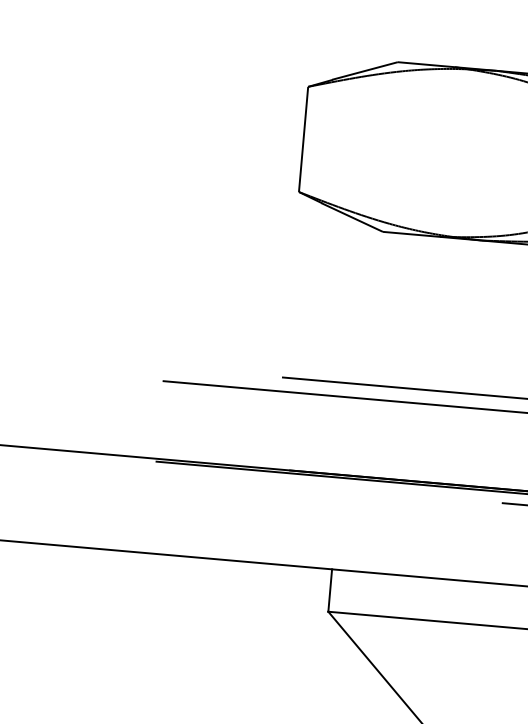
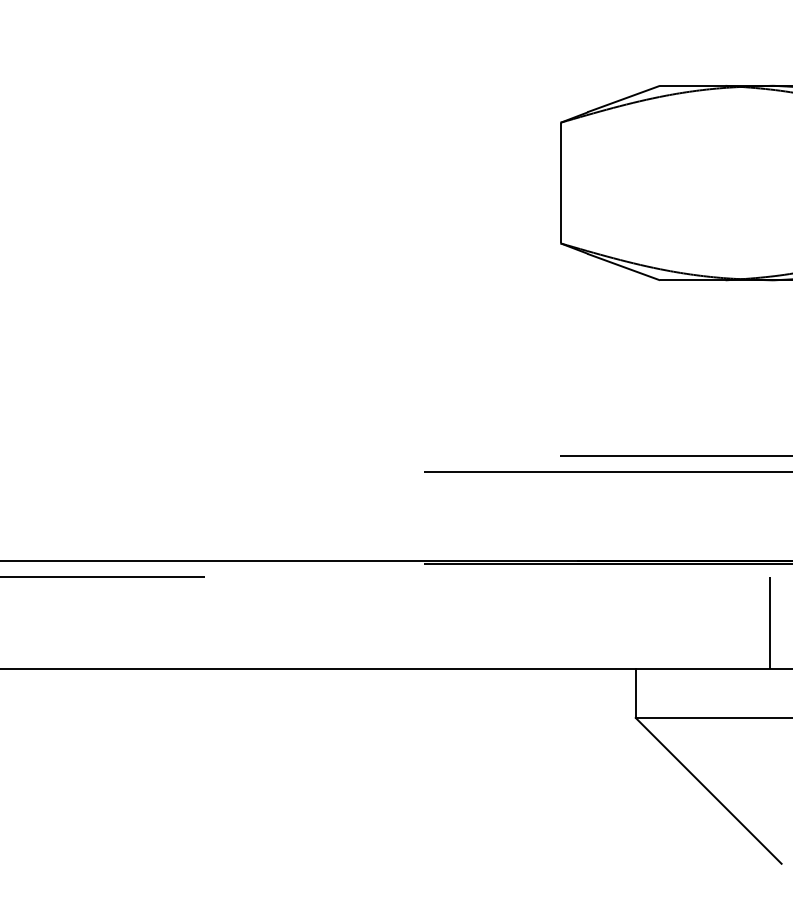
line: (453, 539) -> (770, 623), added

